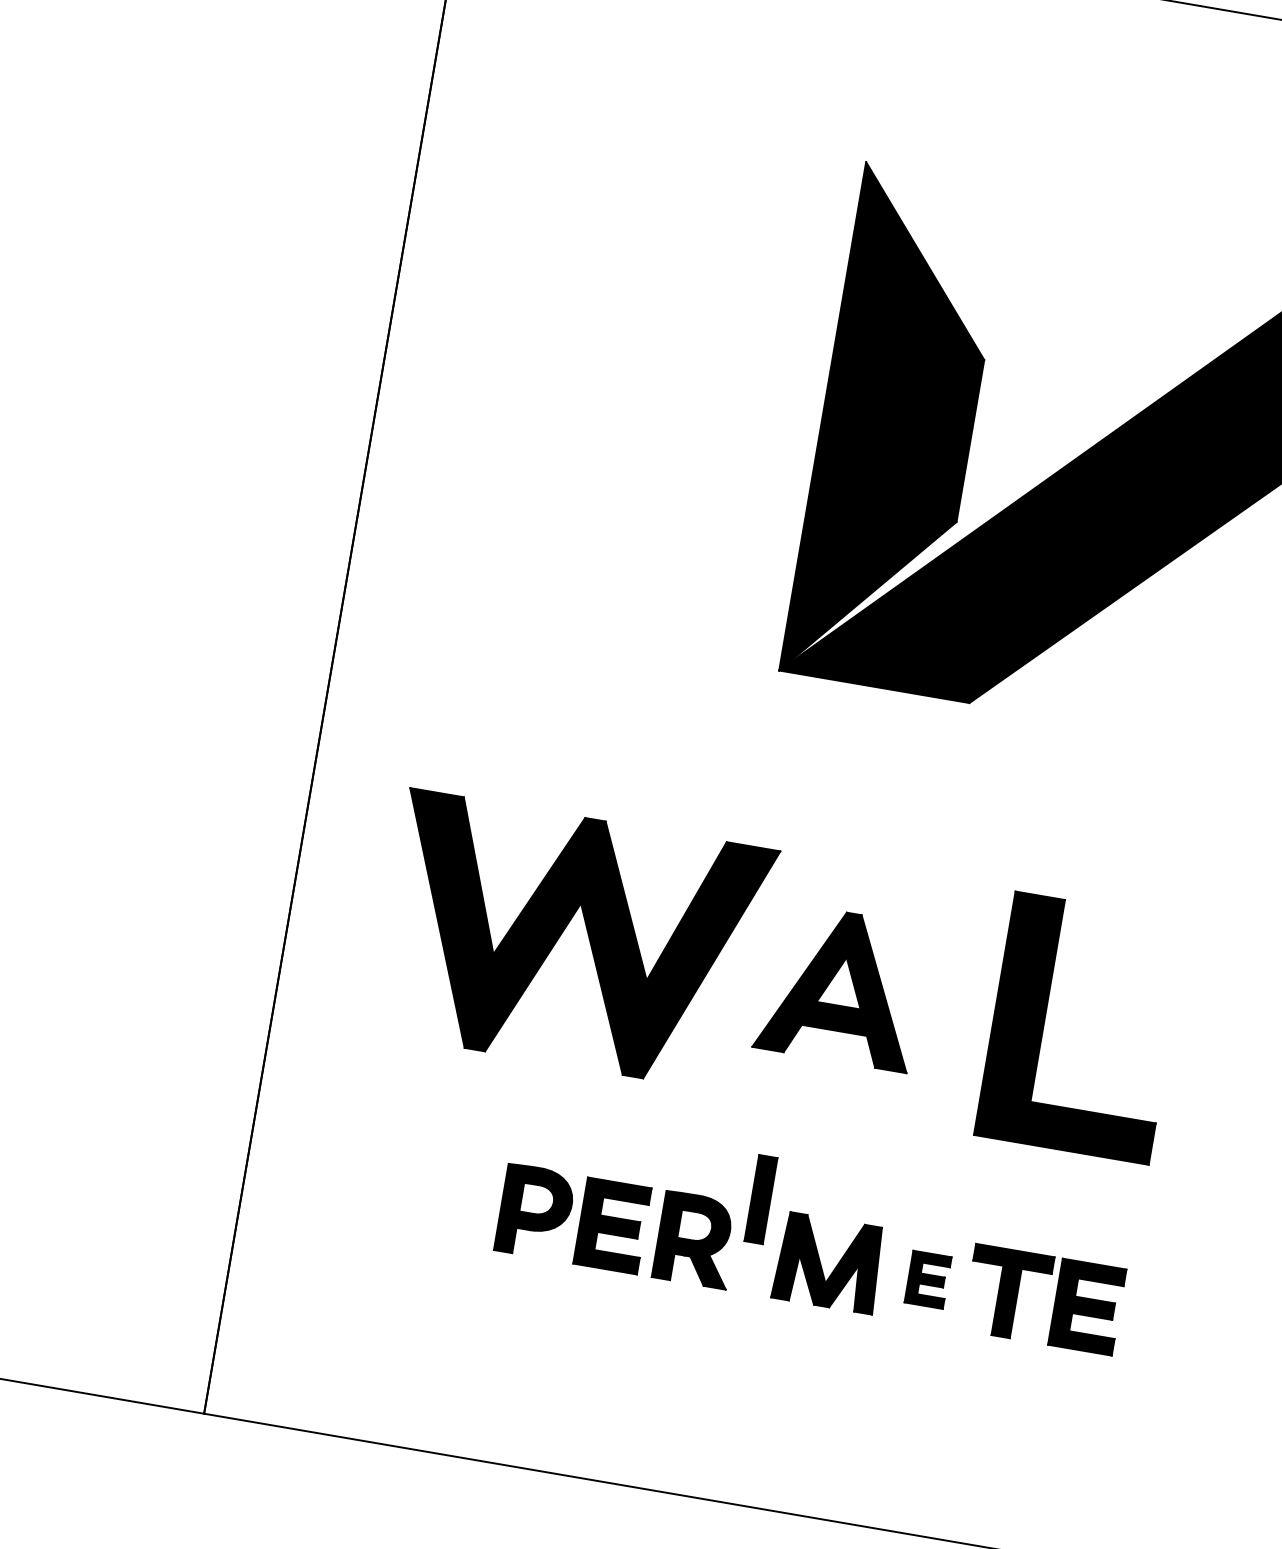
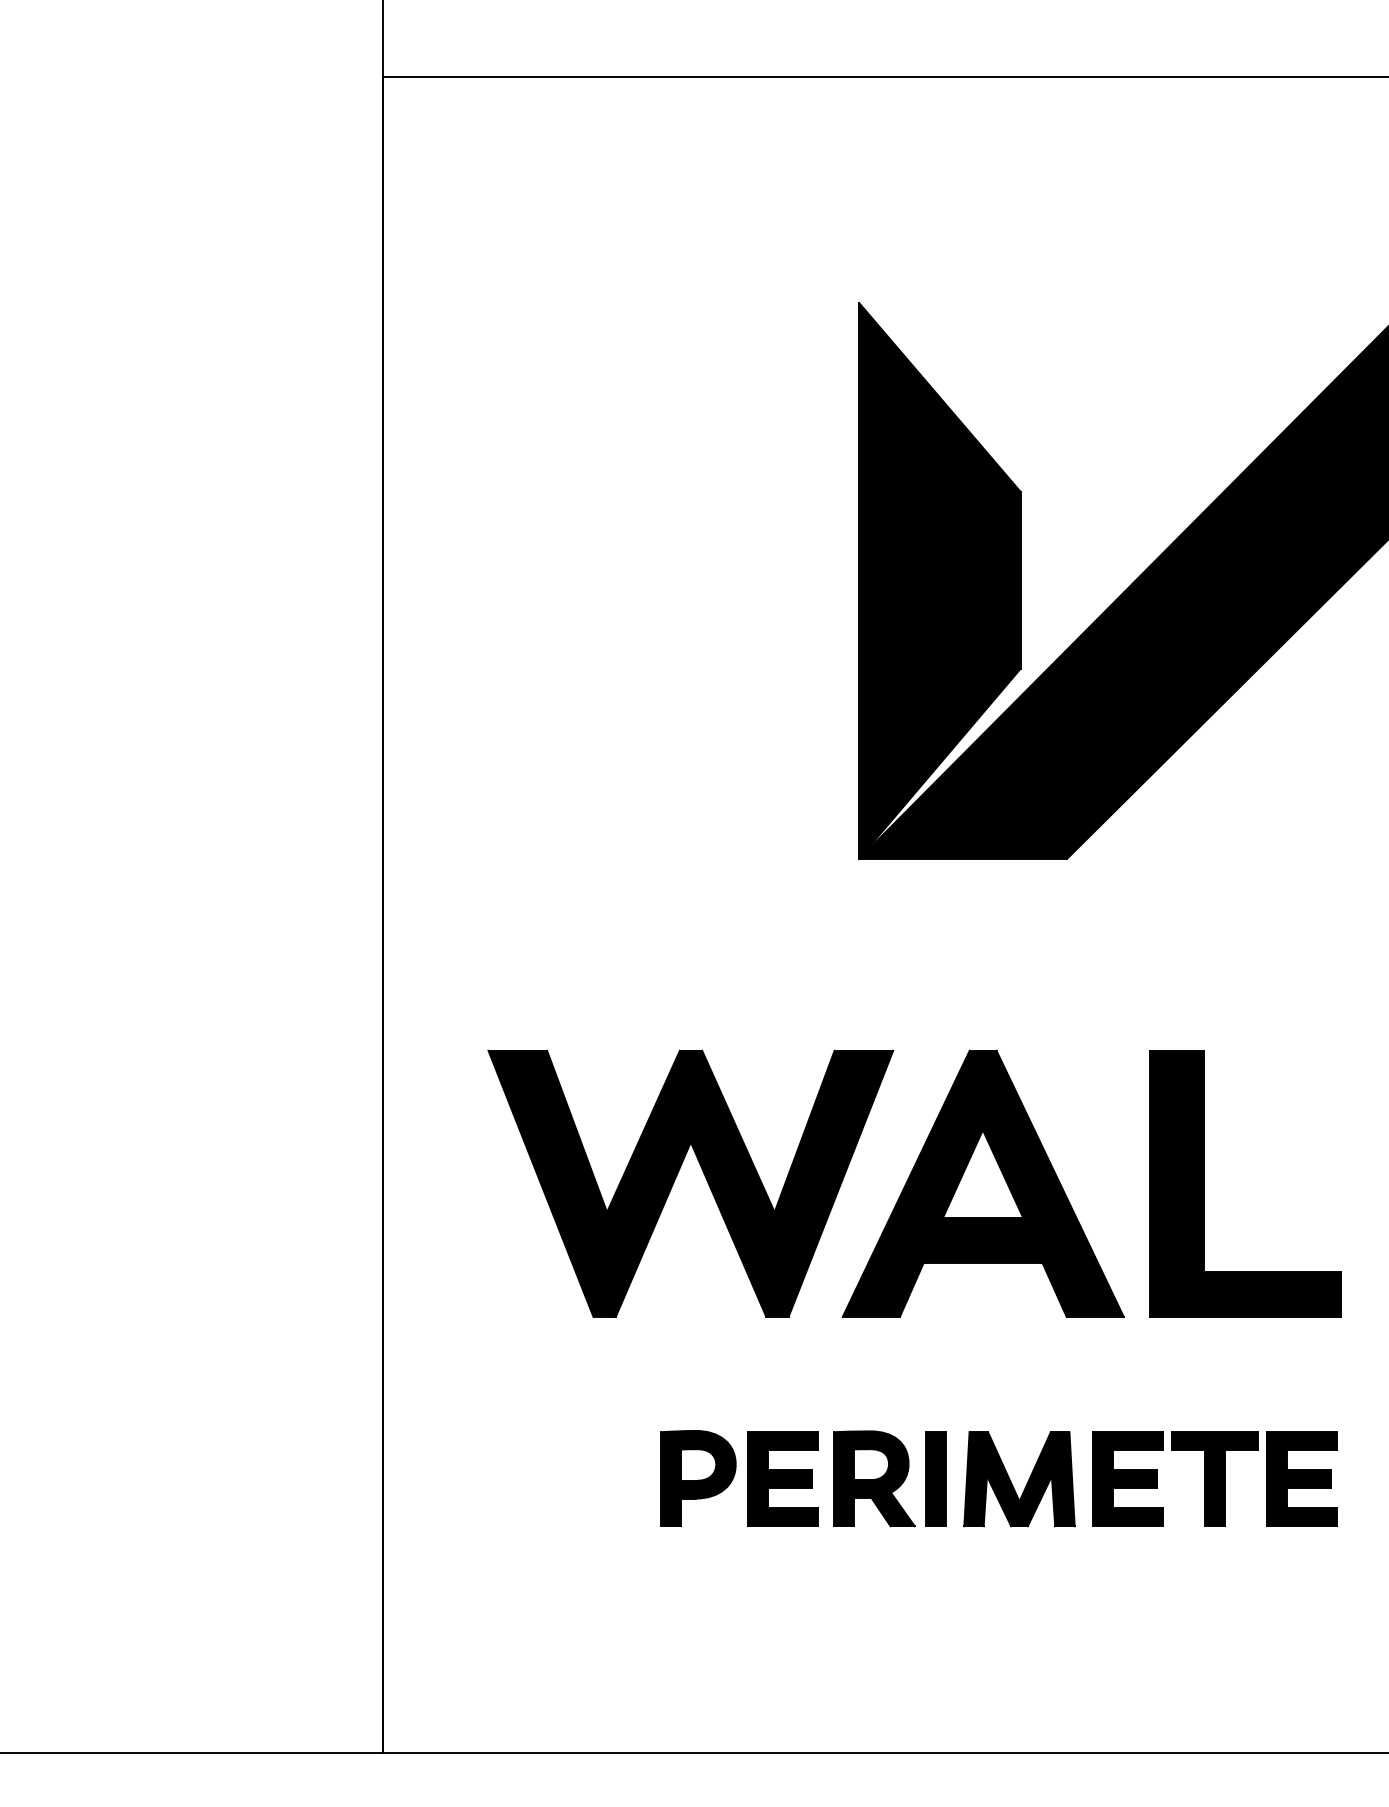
part: (841, 986) -> (982, 1183), size x1.67
part: (760, 1198) -> (935, 1478), moved
part: (927, 1279) -> (1127, 1478), size x1.67

